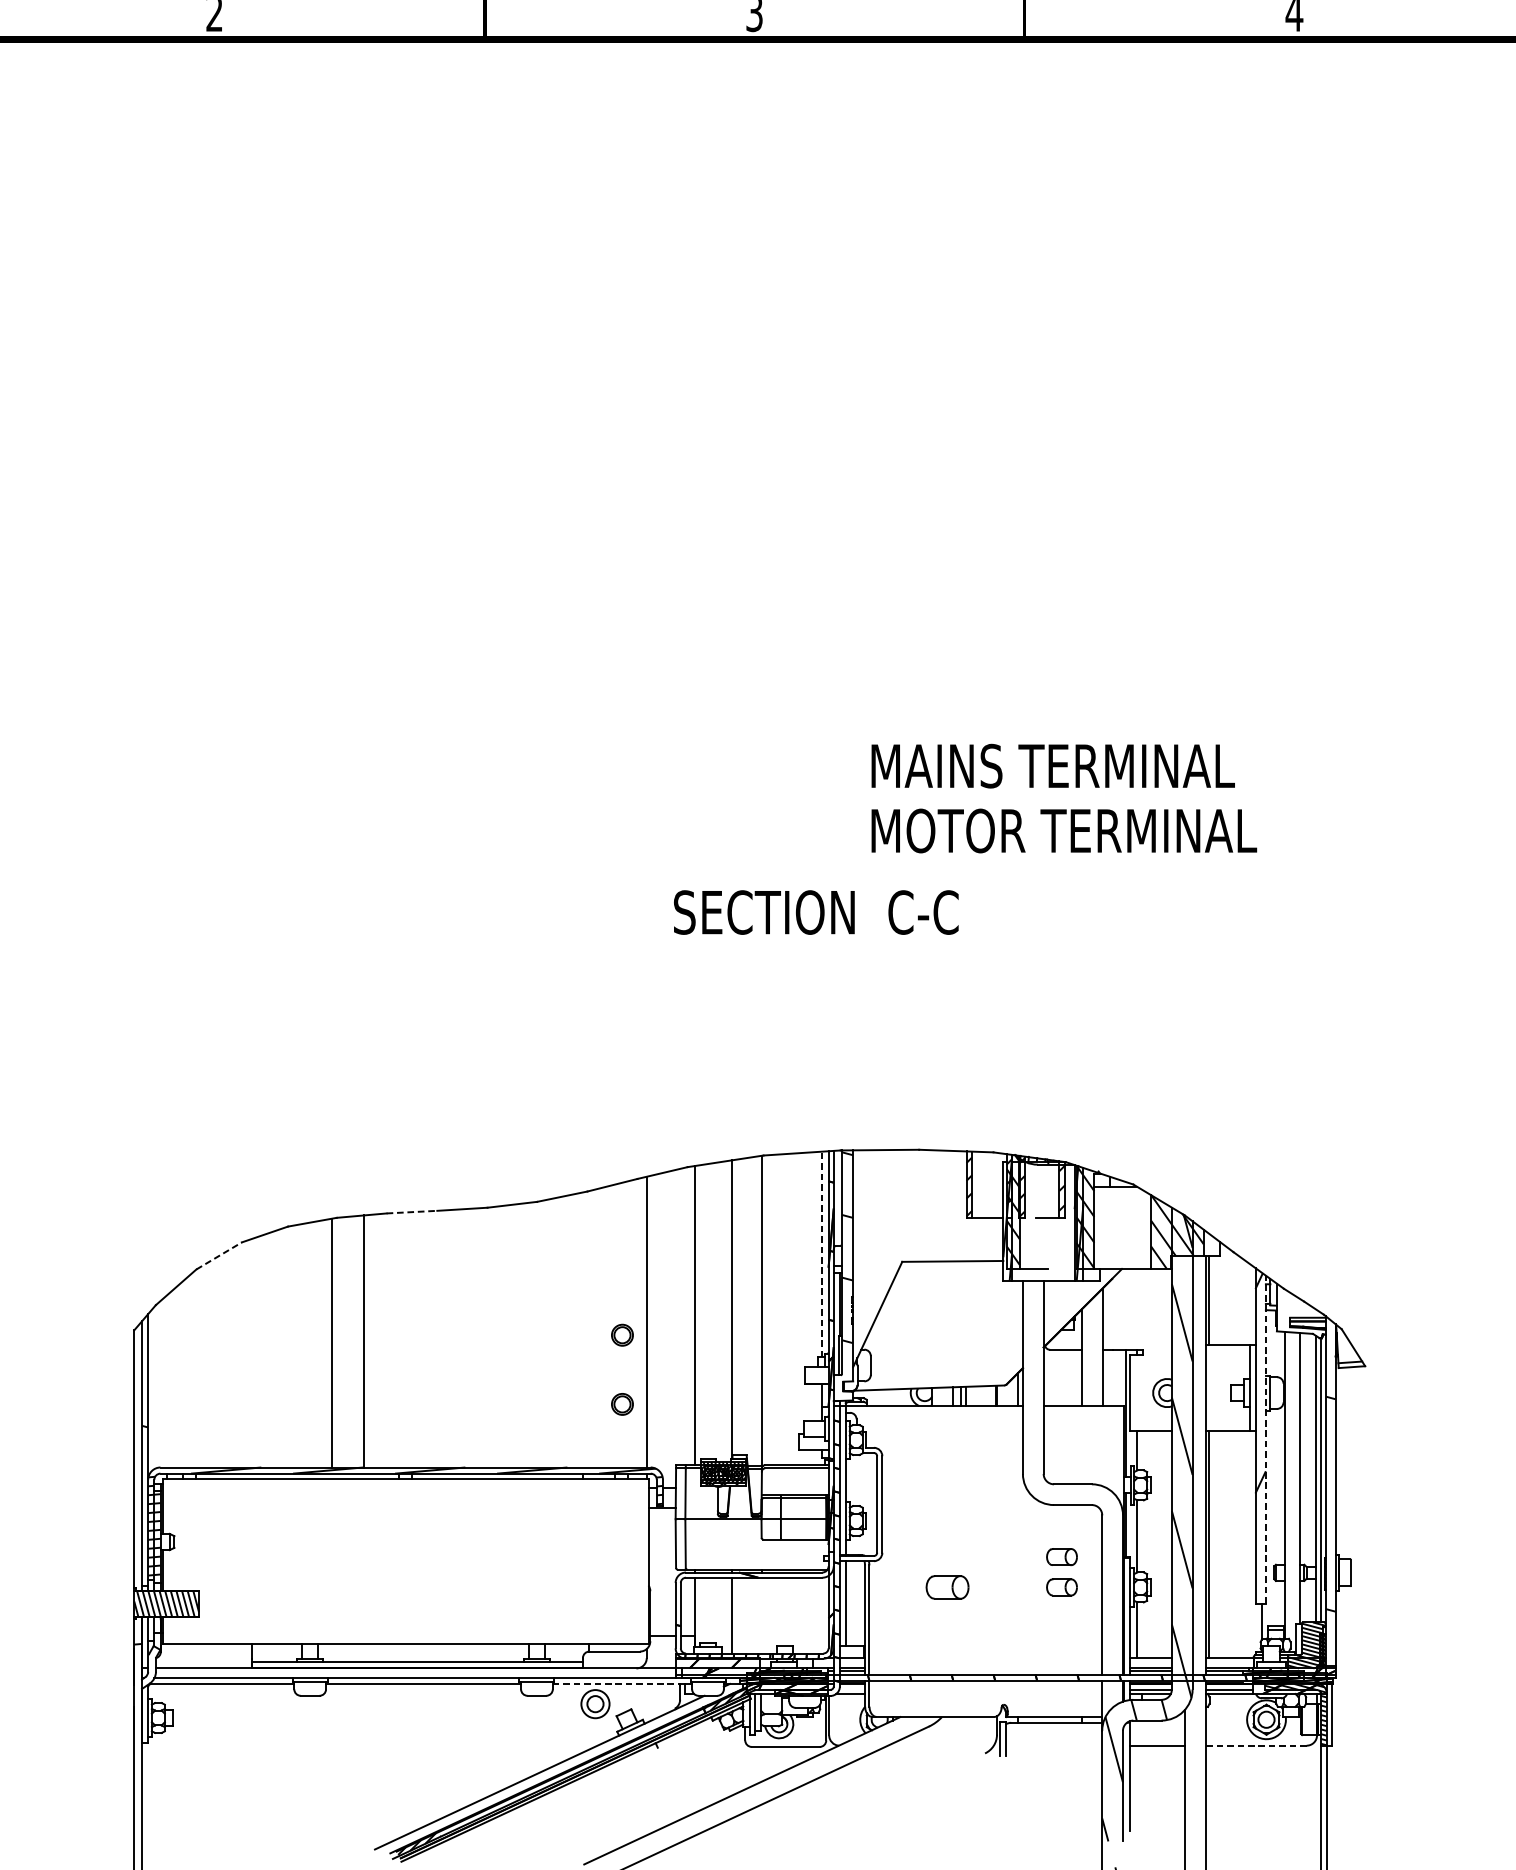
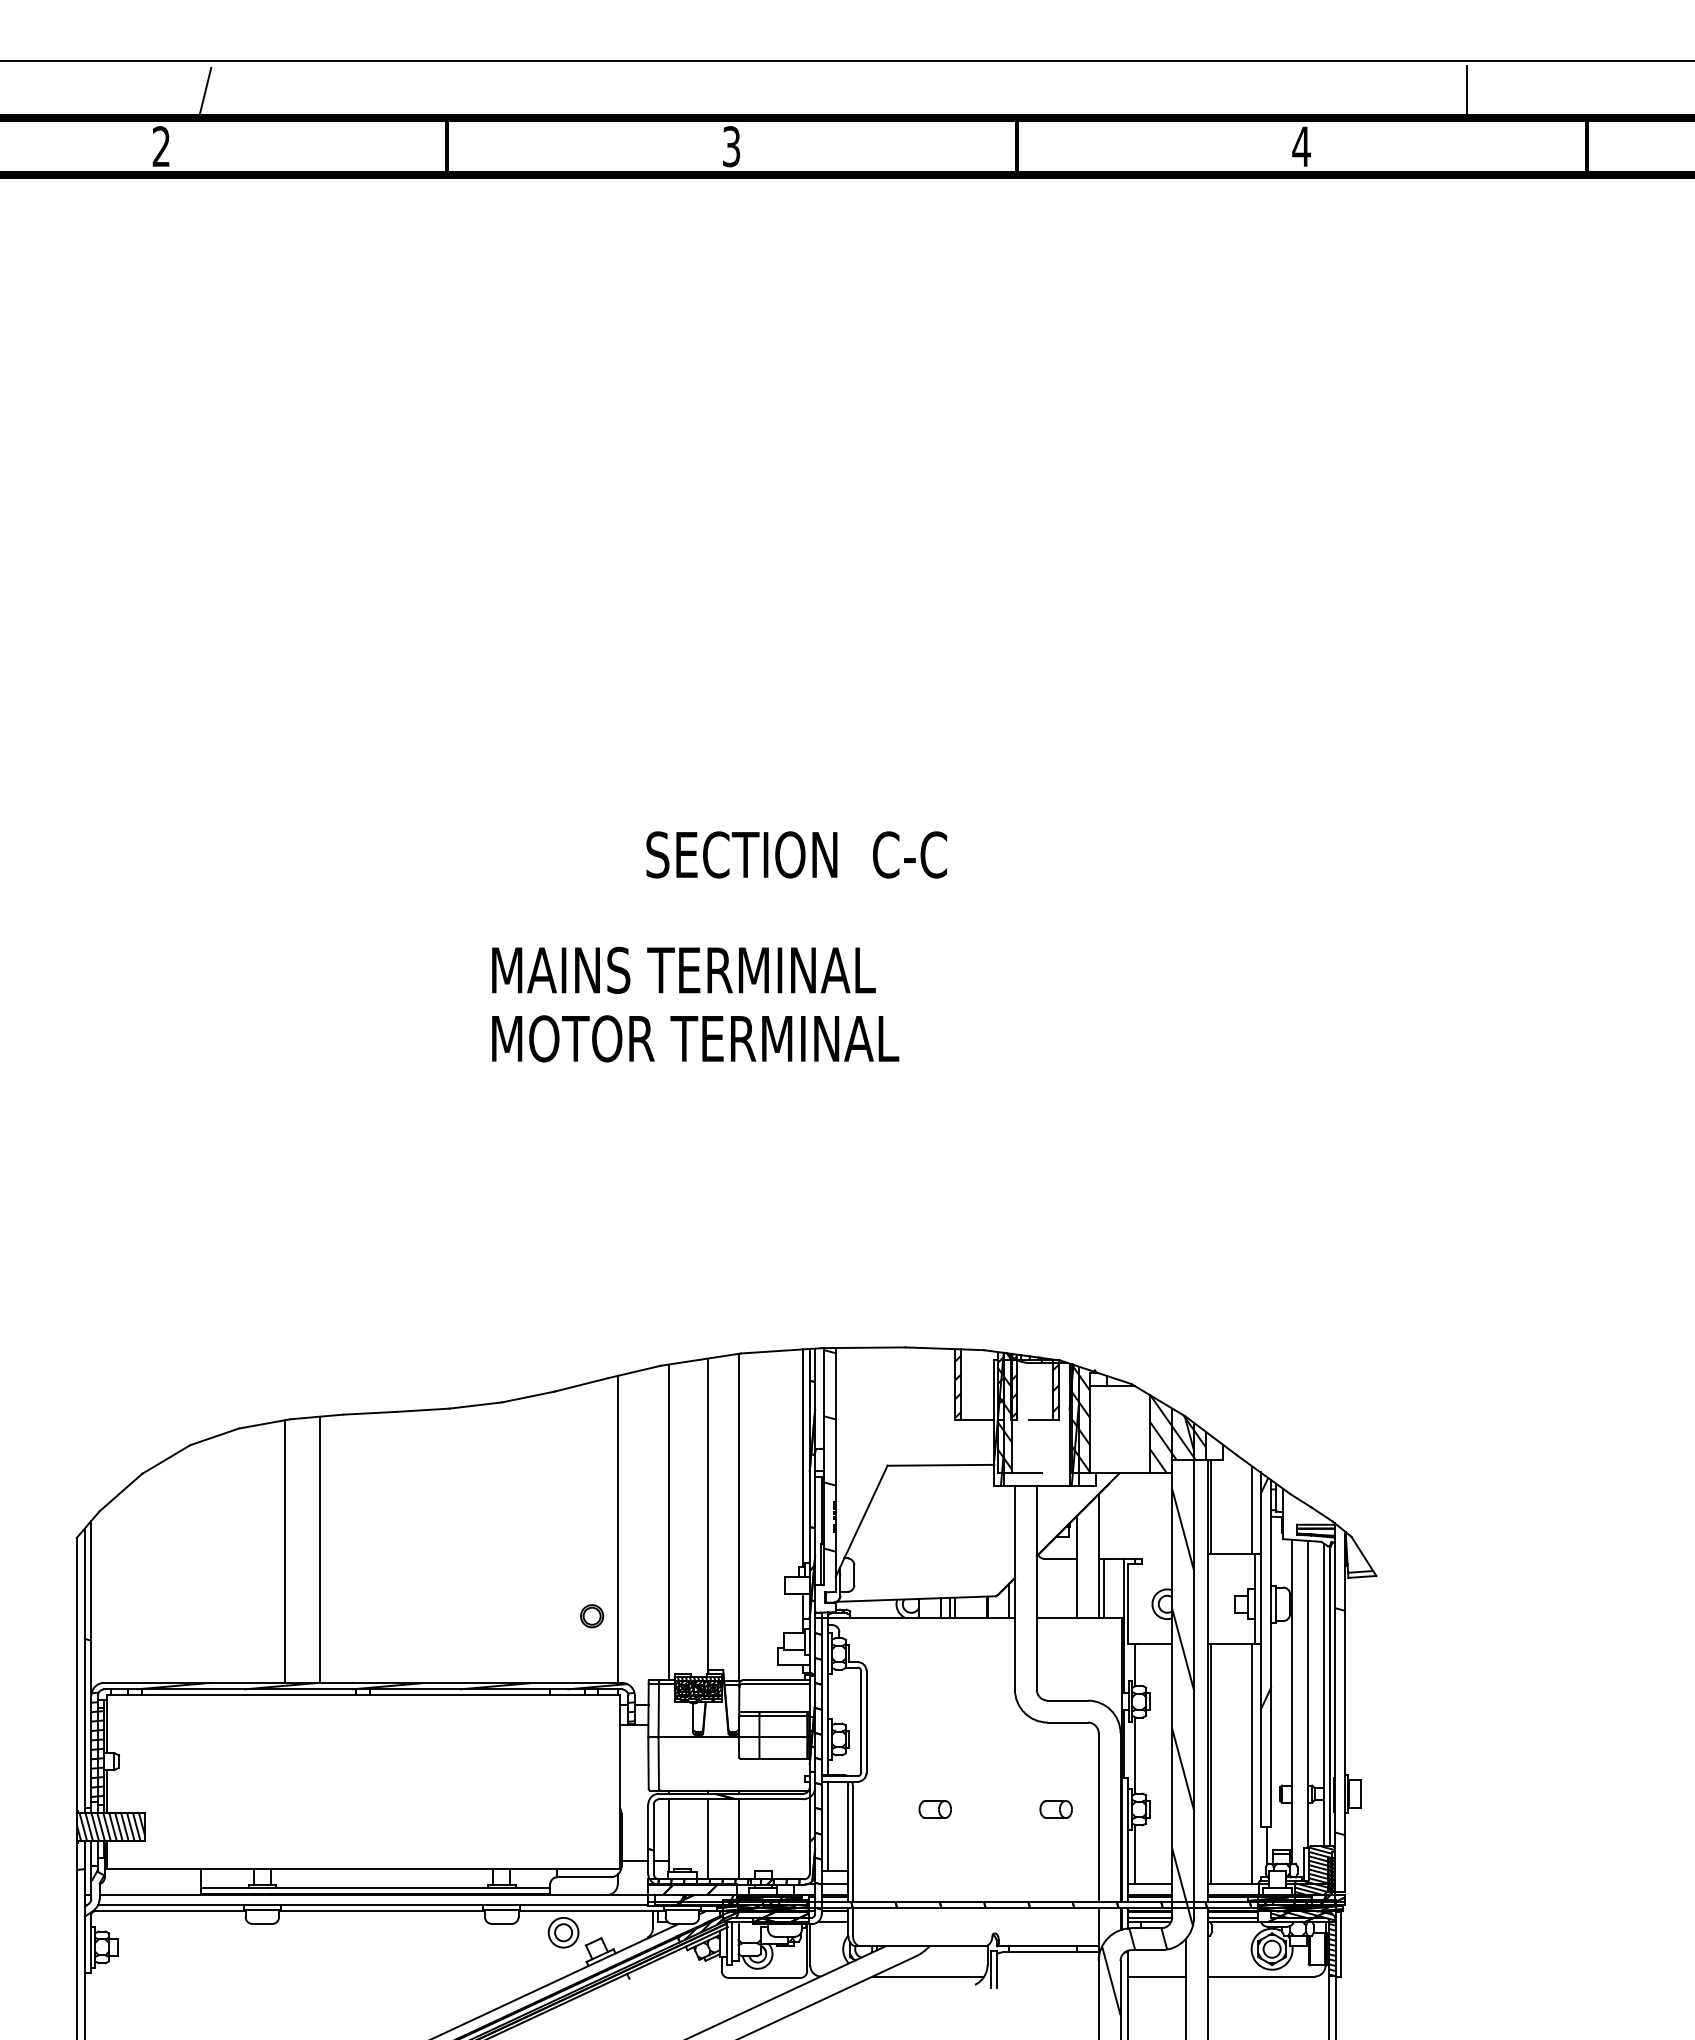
text: (1064, 798) -> (695, 1004), moved
text: (816, 912) -> (796, 854), moved
line: (411, 1212) -> (369, 1413), dashed -> solid
line: (822, 1254) -> (803, 1458), dashed -> solid
line: (219, 1255) -> (166, 1459), dashed -> solid
line: (1247, 1303) -> (1252, 1509), added
part: (622, 1335) -> (592, 1543), removed
line: (1106, 1377) -> (1103, 1587), added
line: (1265, 1438) -> (1271, 1652), dashed -> solid
line: (1247, 1544) -> (1252, 1764), added
part: (1061, 1557) -> (1055, 1777), removed
part: (946, 1587) -> (934, 1809), size x0.71
line: (762, 1615) -> (739, 1839), added
line: (619, 1684) -> (588, 1911), dashed -> solid
line: (941, 1745) -> (928, 1976), added
line: (1255, 1745) -> (1260, 1976), dashed -> solid

